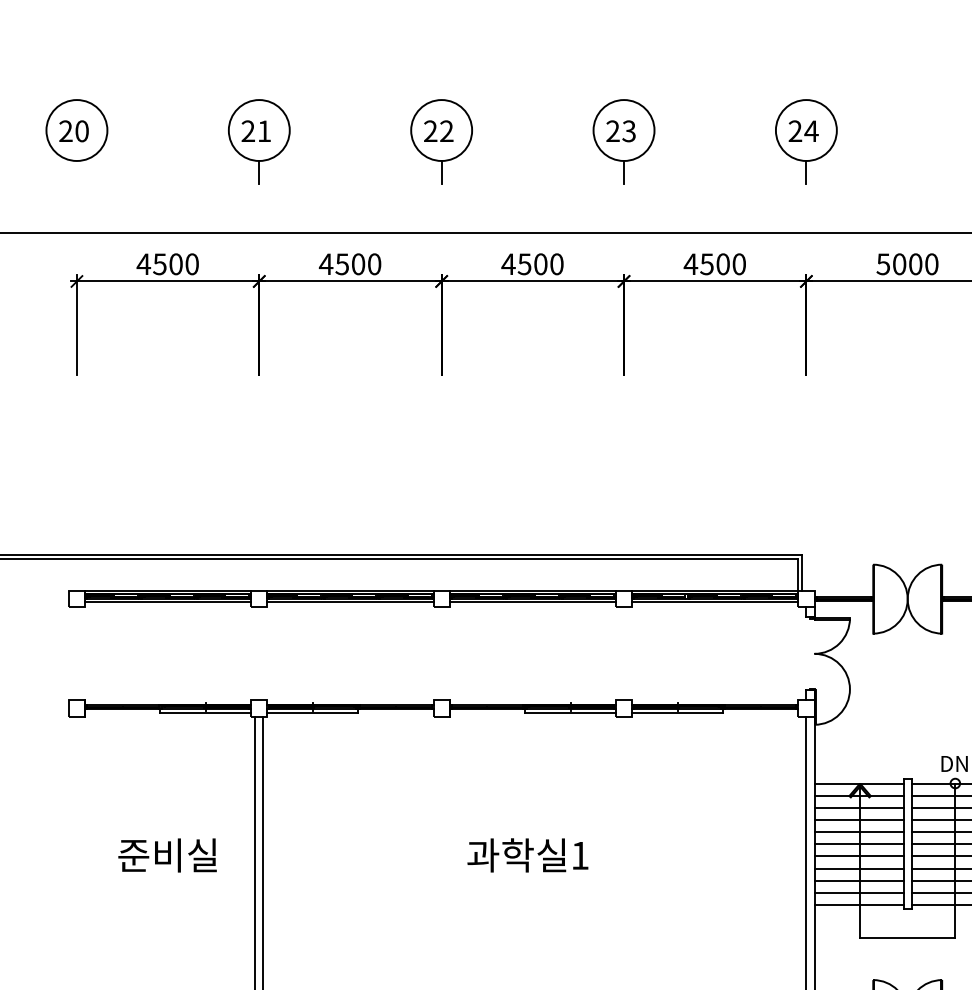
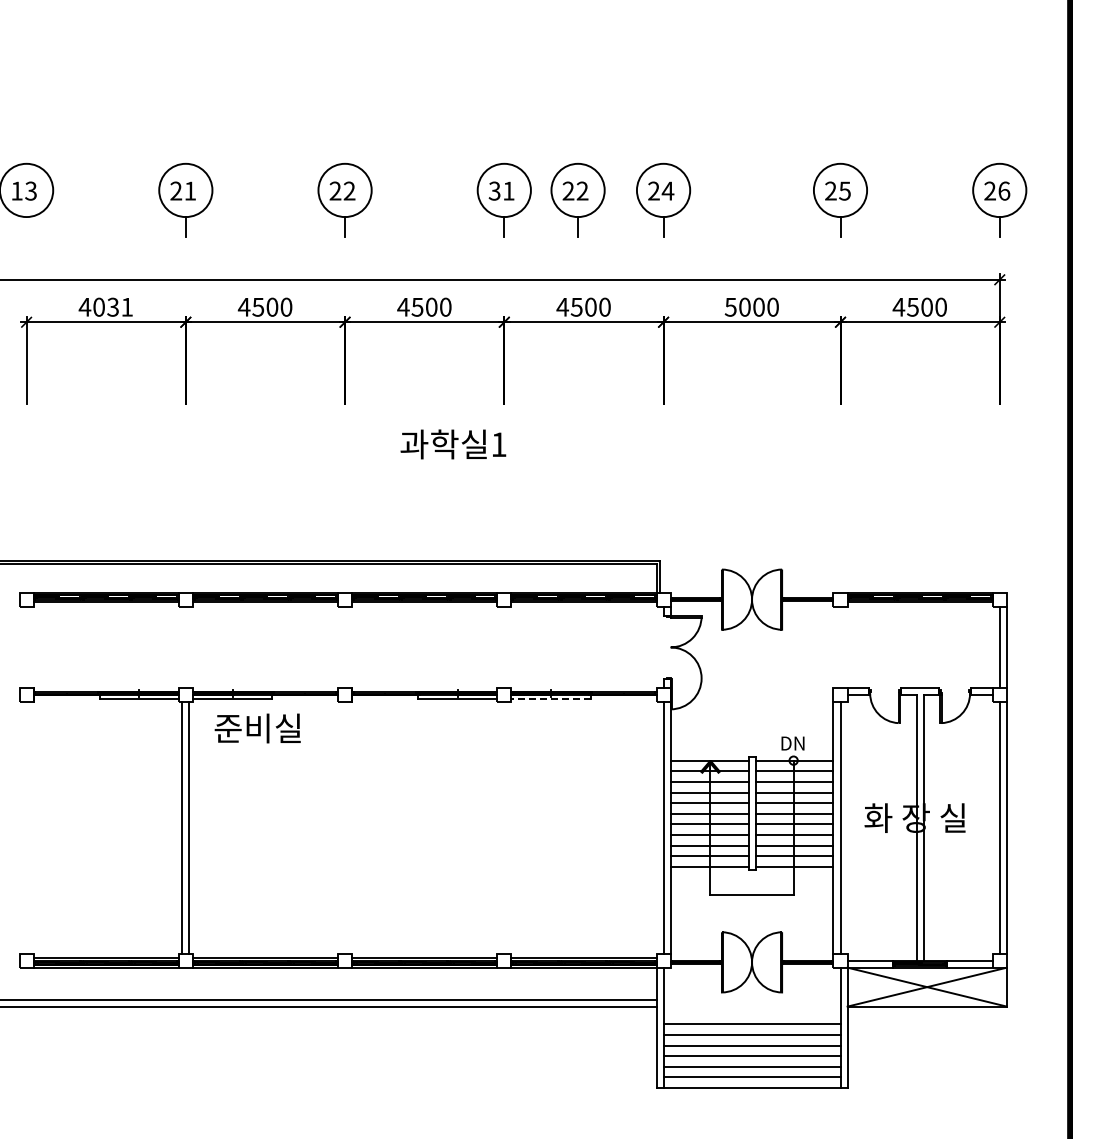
text: (73, 130) -> (23, 190), 20 -> 13
text: (620, 130) -> (501, 190), 23 -> 31
part: (707, 140) -> (577, 199), added
text: (176, 263) -> (113, 306), 4500 -> 4031
line: (678, 713) -> (551, 699), solid -> dashed
text: (167, 855) -> (257, 728), moved
text: (528, 855) -> (453, 444), moved

